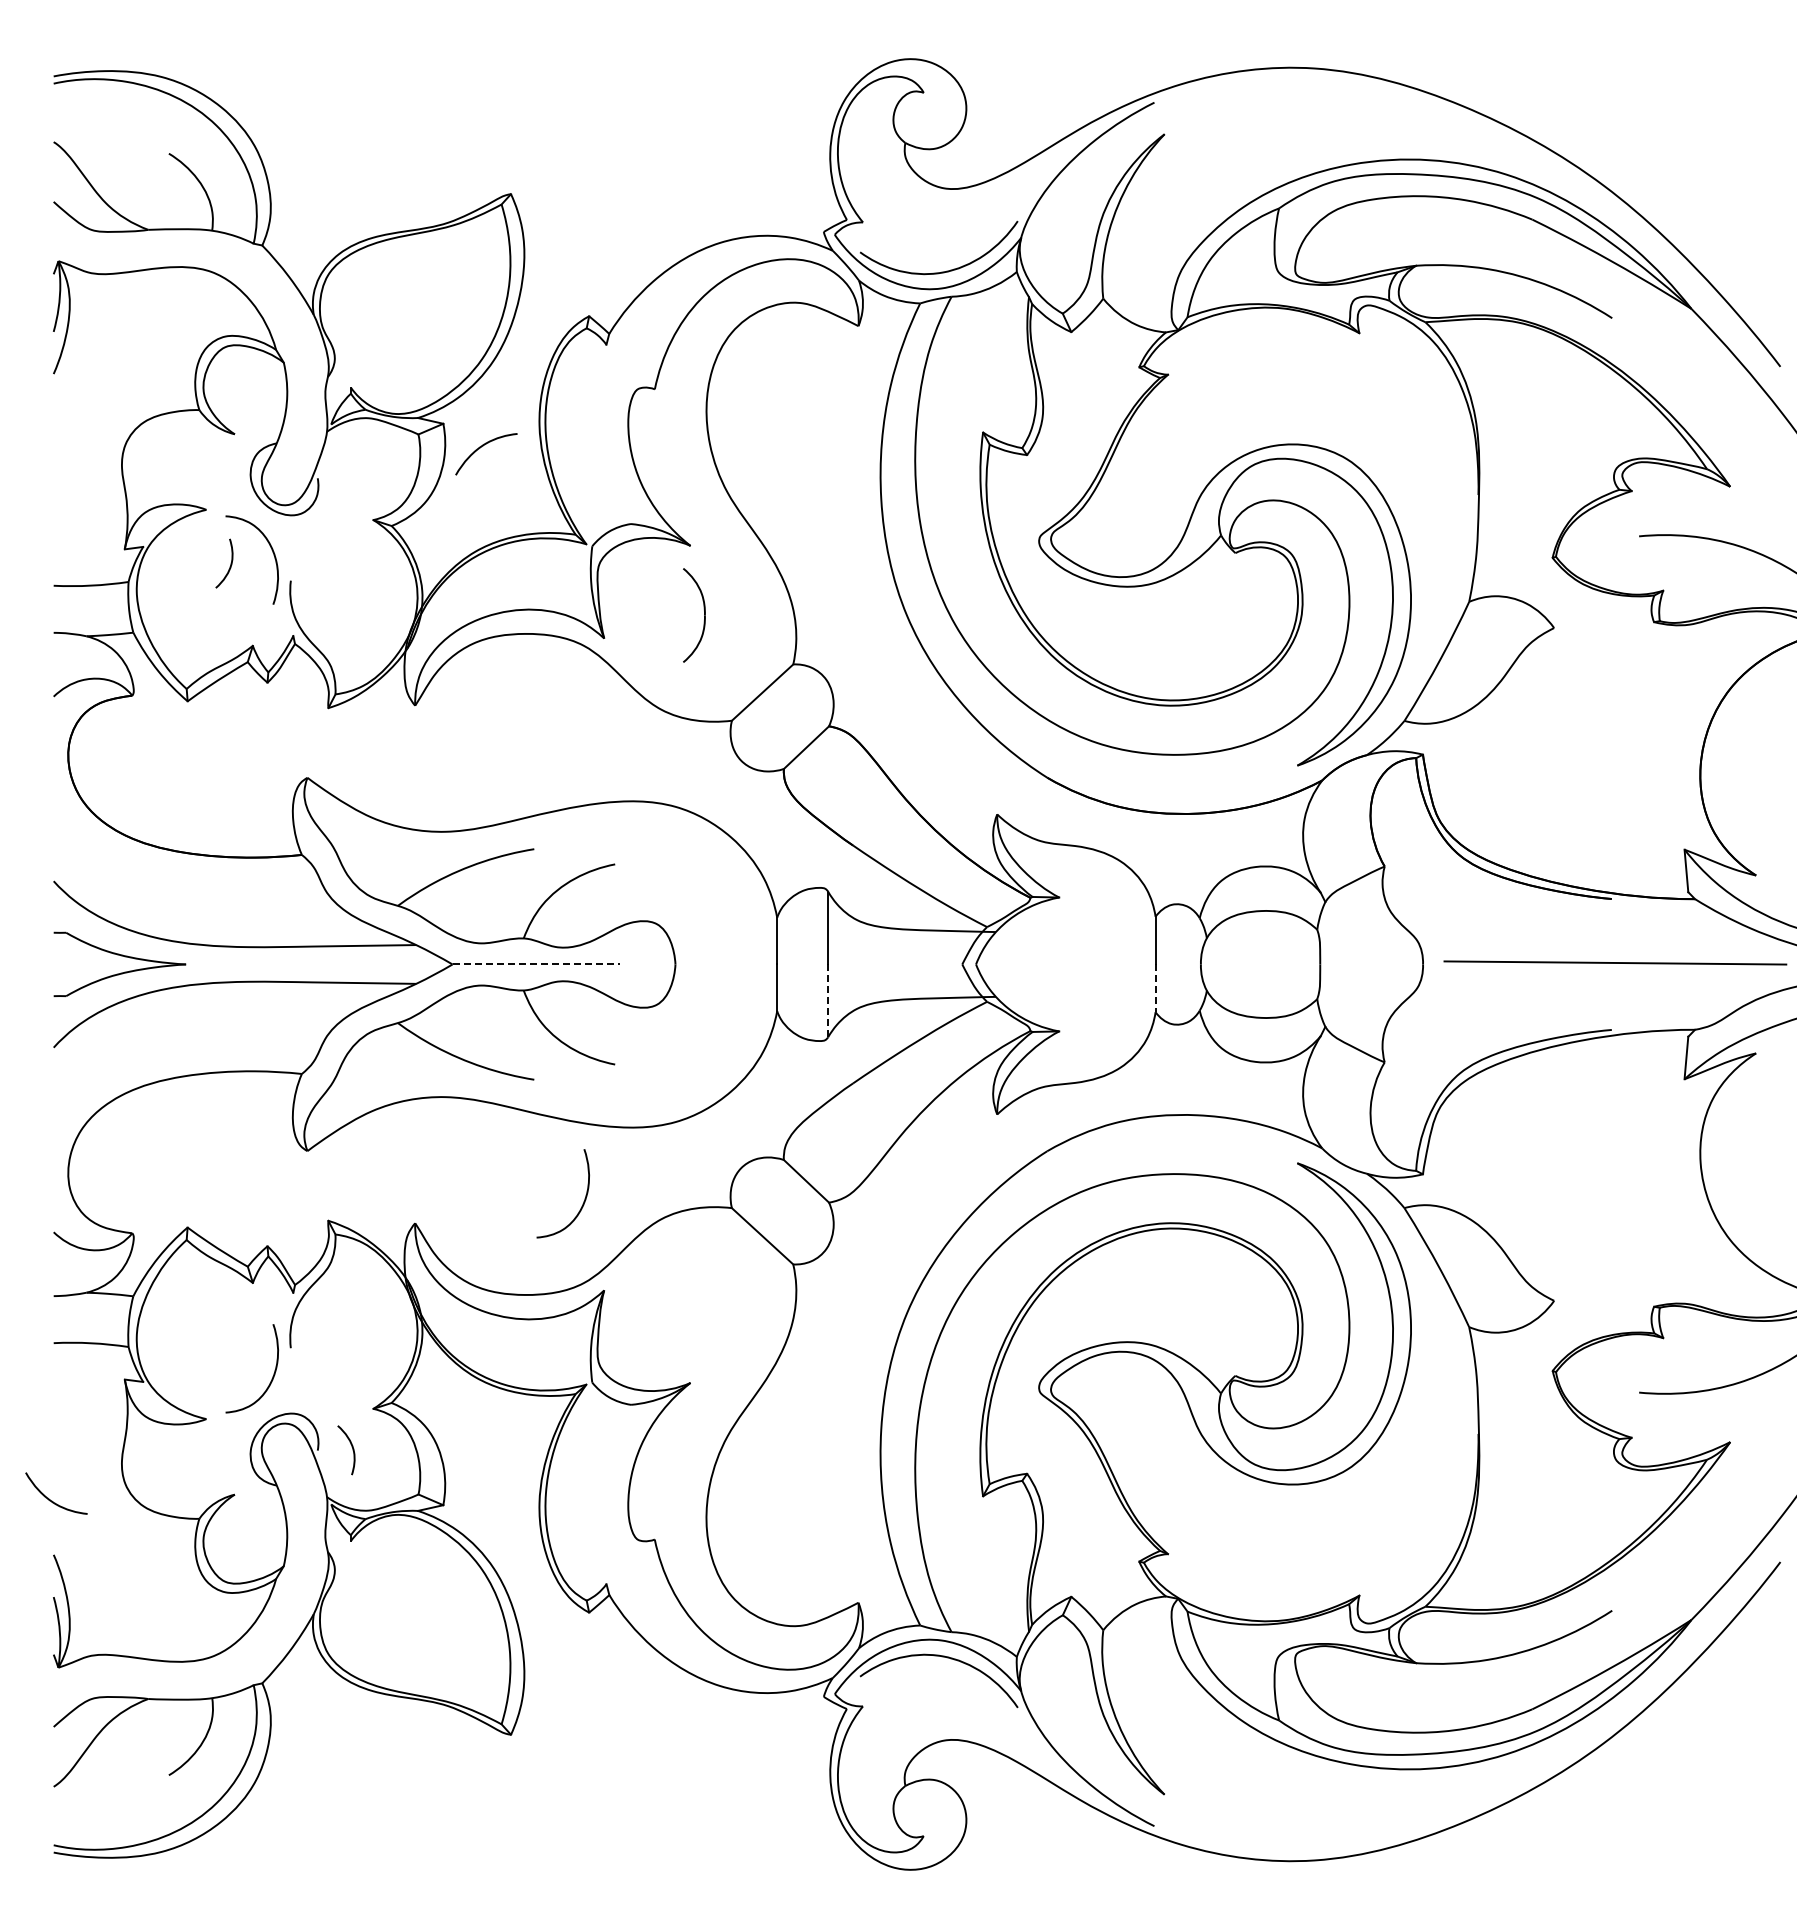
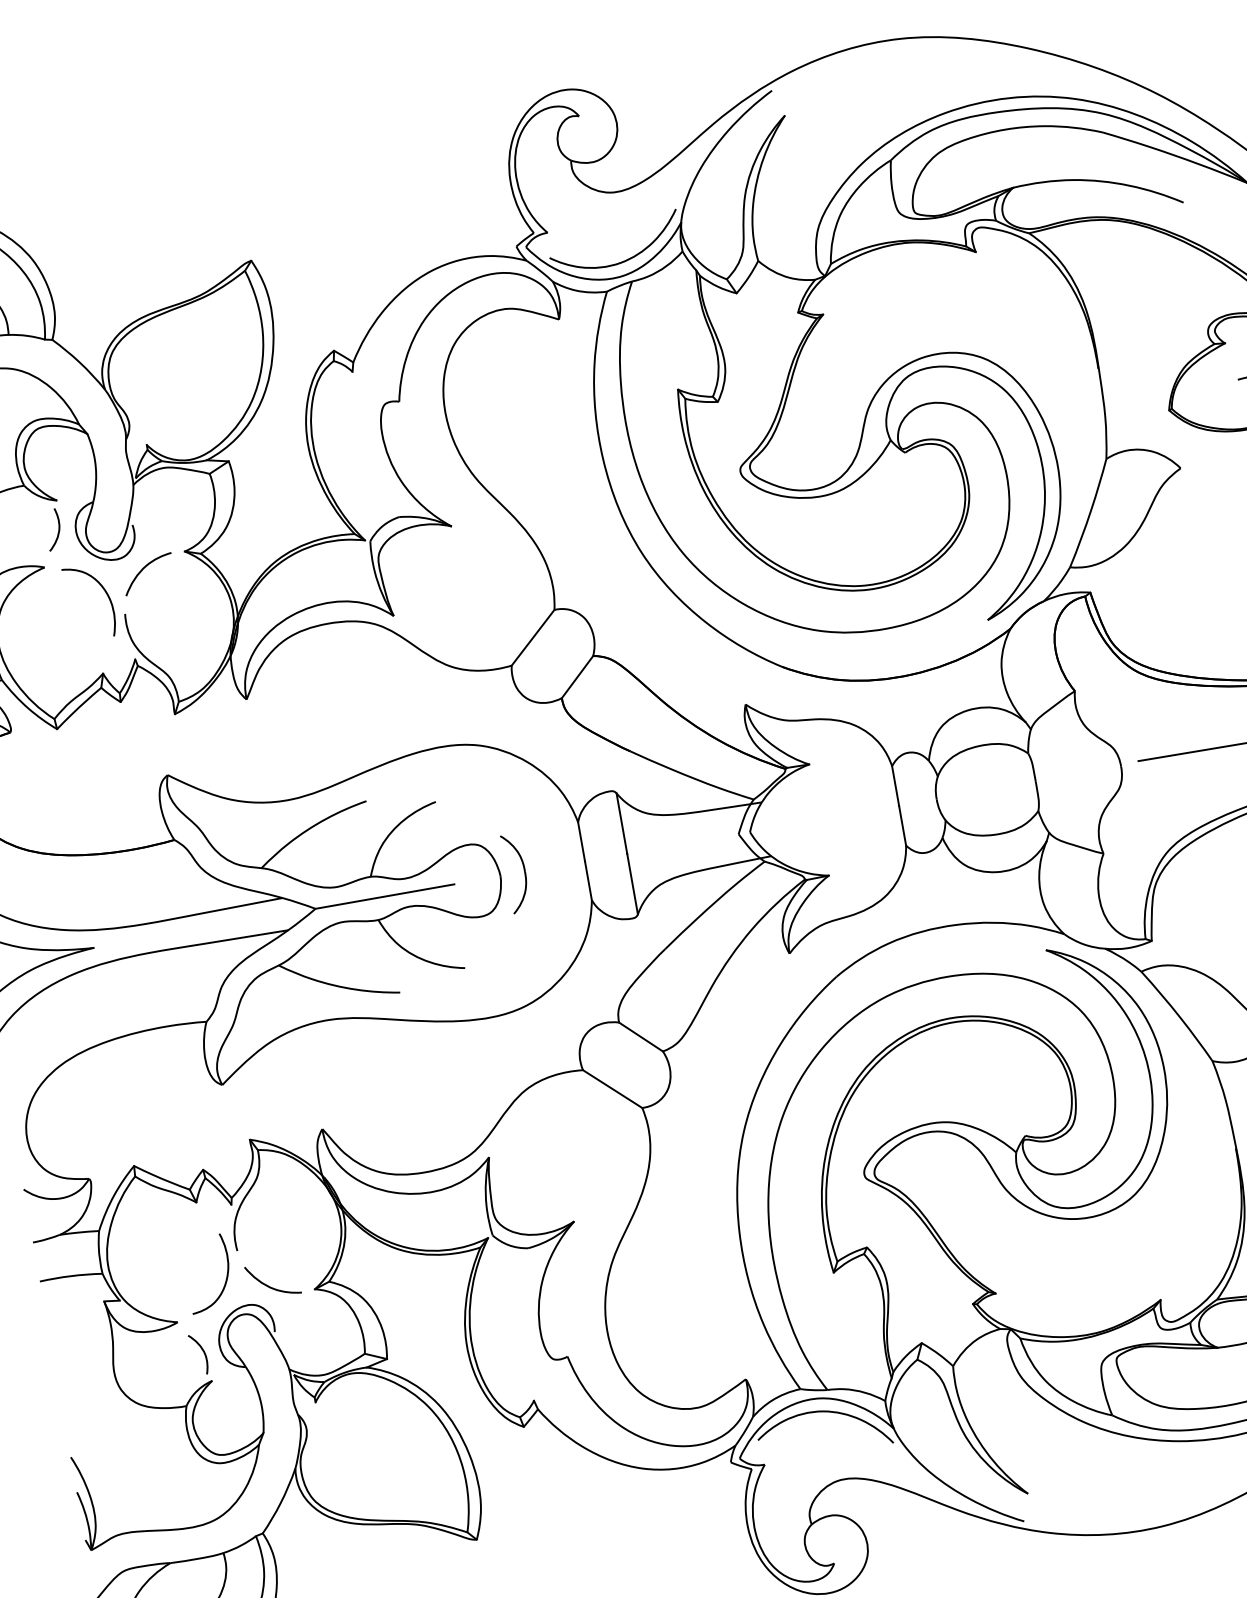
curve: (480, 448) -> (142, 570), moved
curve: (229, 566) -> (58, 531), moved
part: (704, 615) -> (524, 871), moved
line: (536, 964) -> (385, 896), dashed -> solid
line: (1155, 988) -> (902, 825), dashed -> solid
line: (828, 1001) -> (633, 884), dashed -> solid
curve: (582, 1203) -> (458, 1088), removed
curve: (351, 1447) -> (202, 1351), moved
curve: (52, 1500) -> (270, 1286), moved

